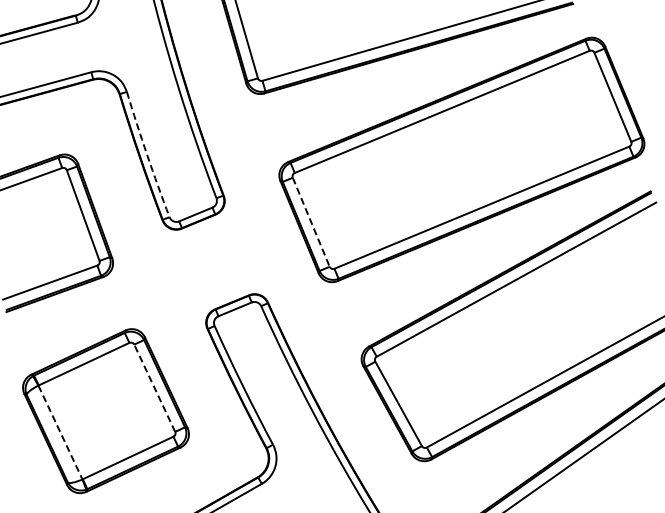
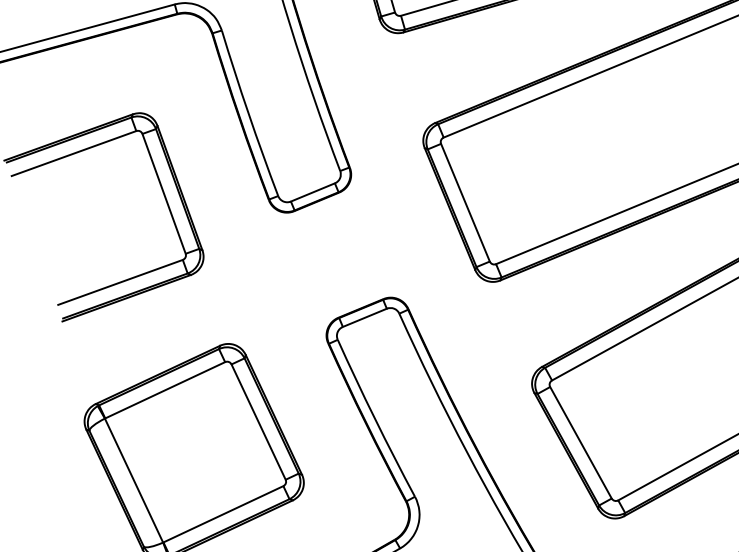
arc: (147, 154) -> (249, 113), dashed -> solid
line: (311, 222) -> (465, 203), dashed -> solid
line: (154, 387) -> (258, 421), dashed -> solid
line: (60, 432) -> (134, 480), dashed -> solid

